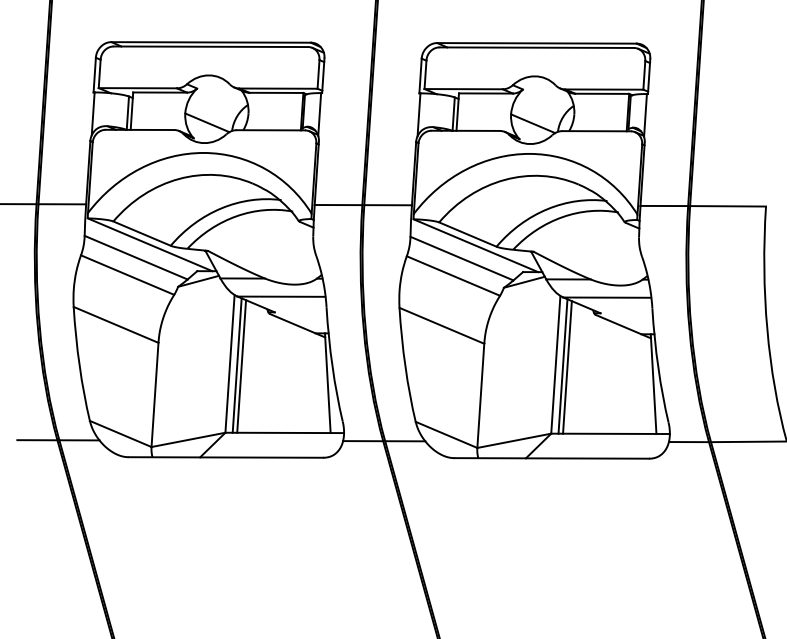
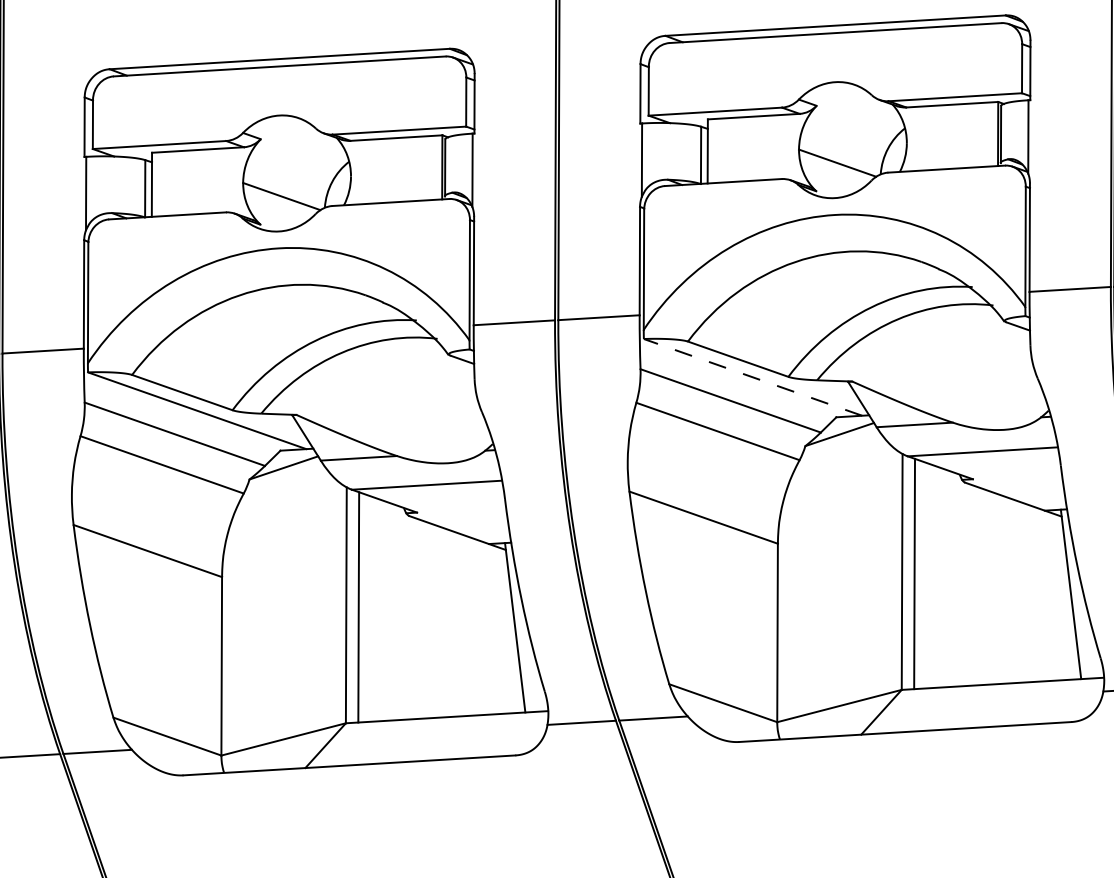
line: (475, 245) -> (752, 377), solid -> dashed
line: (241, 366) -> (366, 608), removed
line: (567, 367) -> (922, 575), removed

